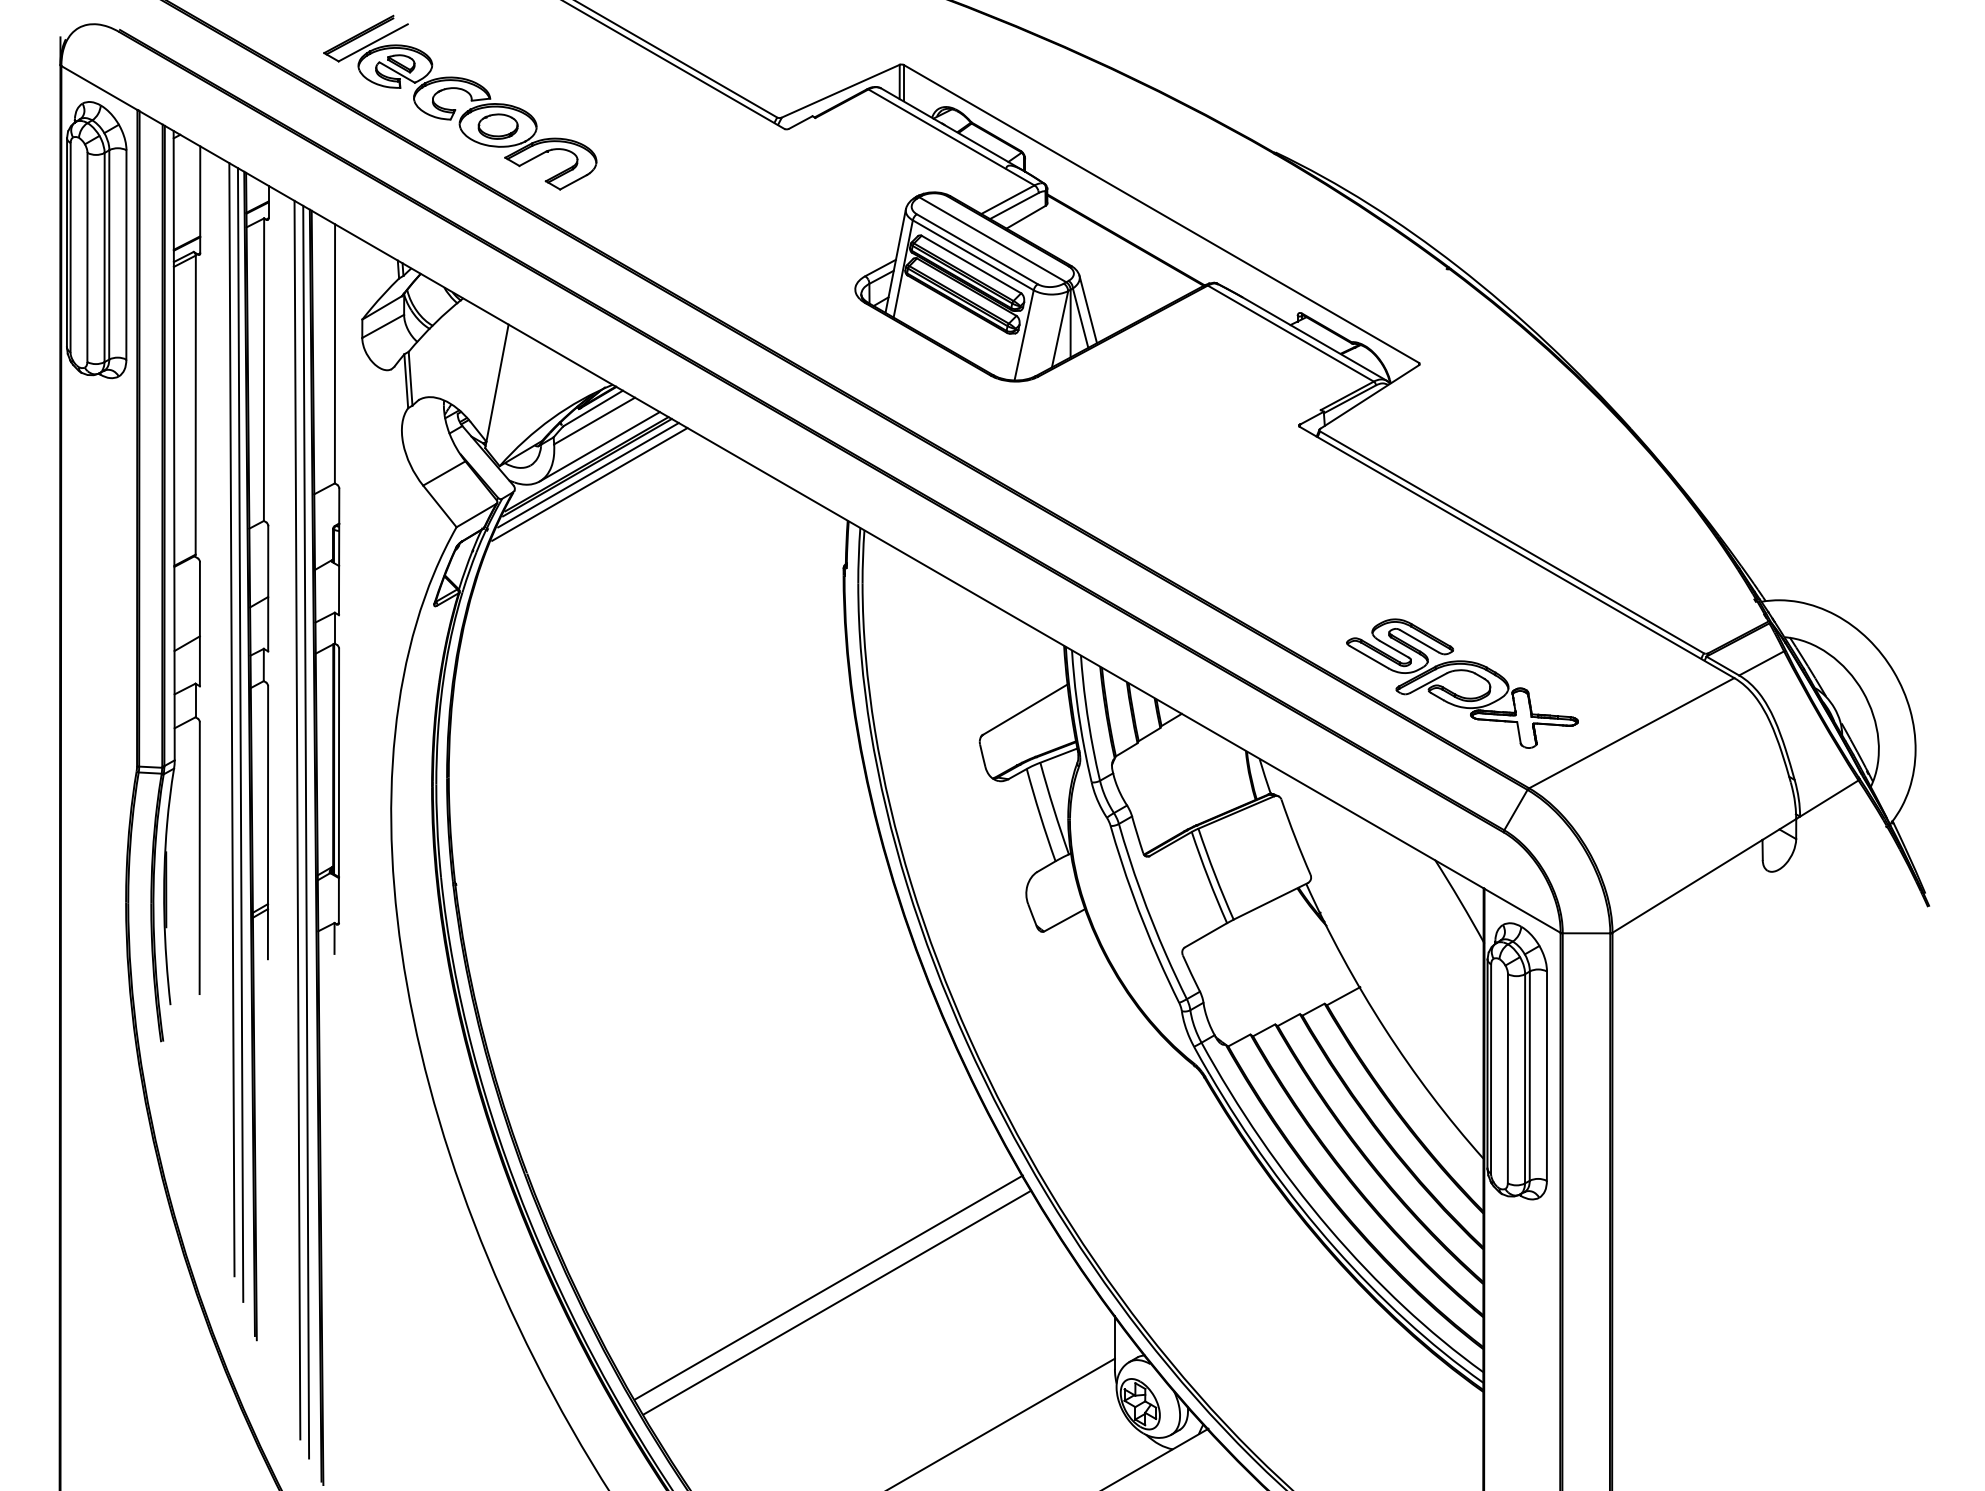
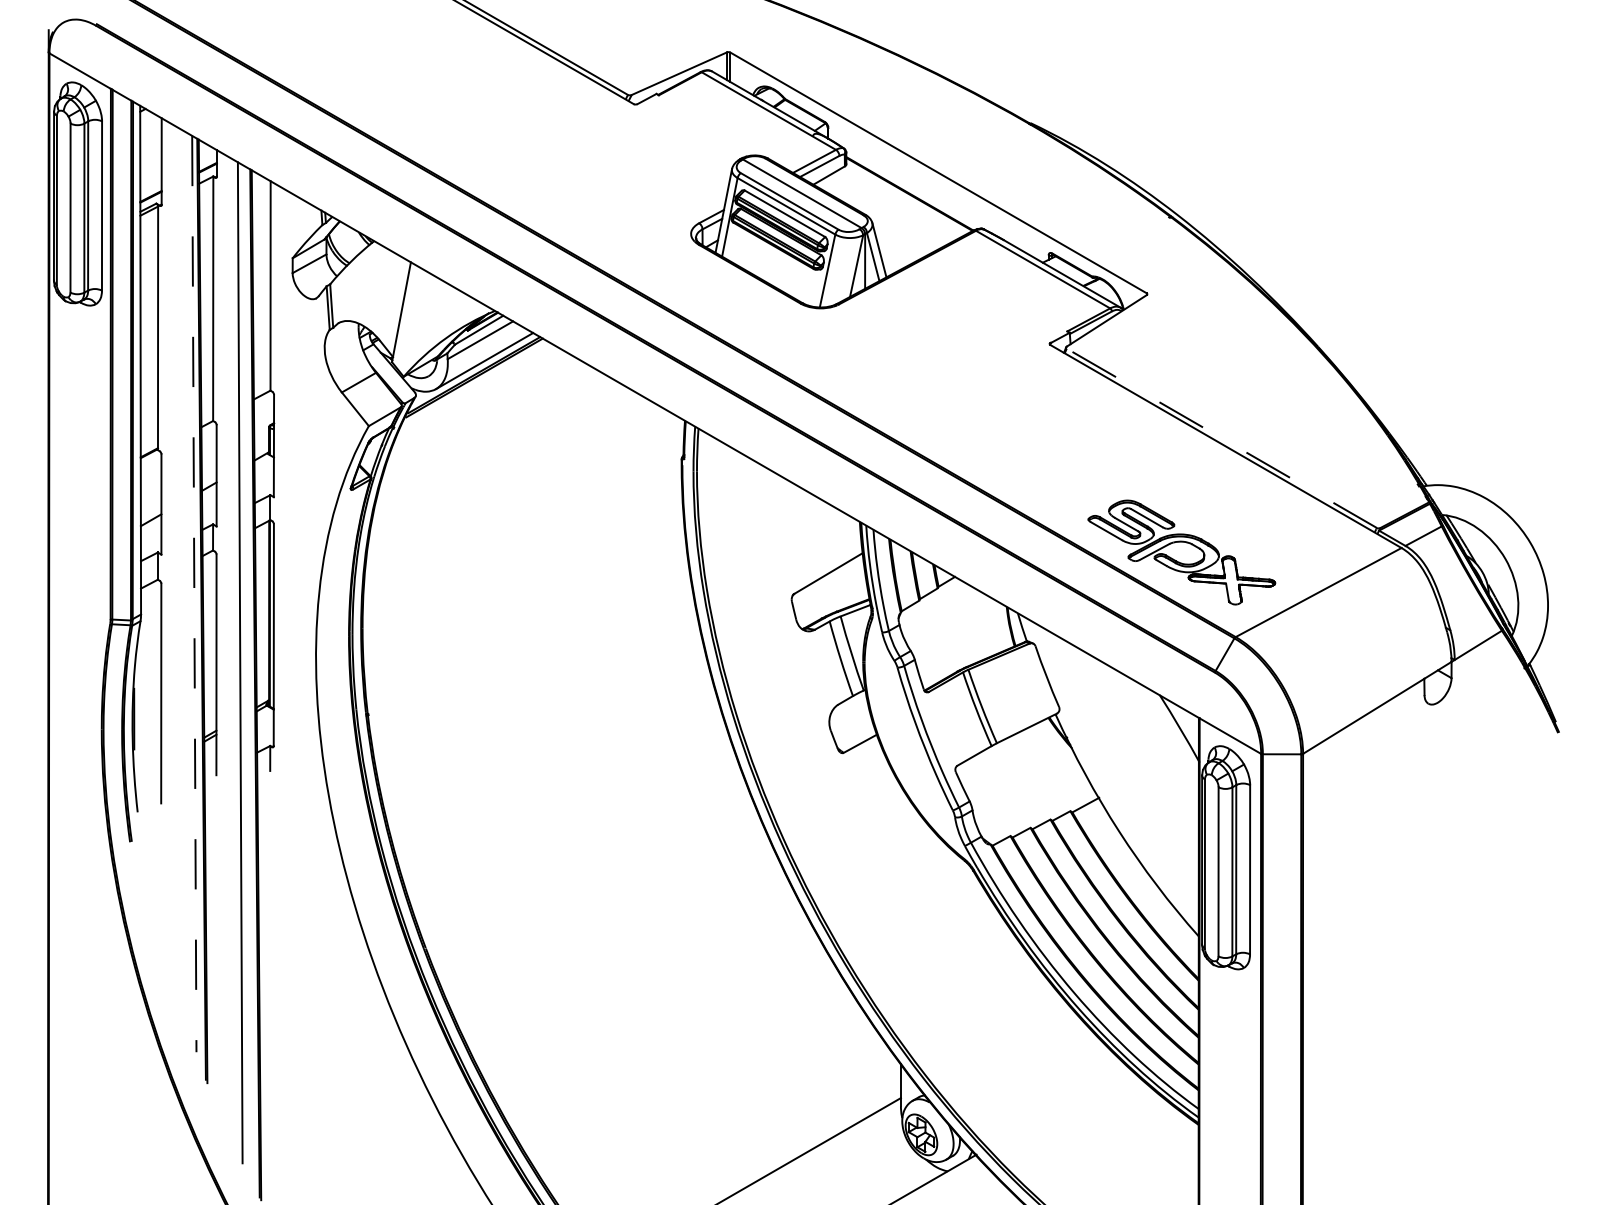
part: (456, 109) -> (368, 88), removed
line: (588, 475) -> (475, 384), removed
line: (589, 484) -> (476, 391), removed
line: (1511, 542) -> (1221, 438), solid -> dashed
line: (231, 719) -> (186, 581), removed
line: (240, 735) -> (194, 594), solid -> dashed
line: (306, 831) -> (247, 672), removed
line: (828, 1287) -> (669, 1040), removed
line: (837, 1302) -> (676, 1052), removed

